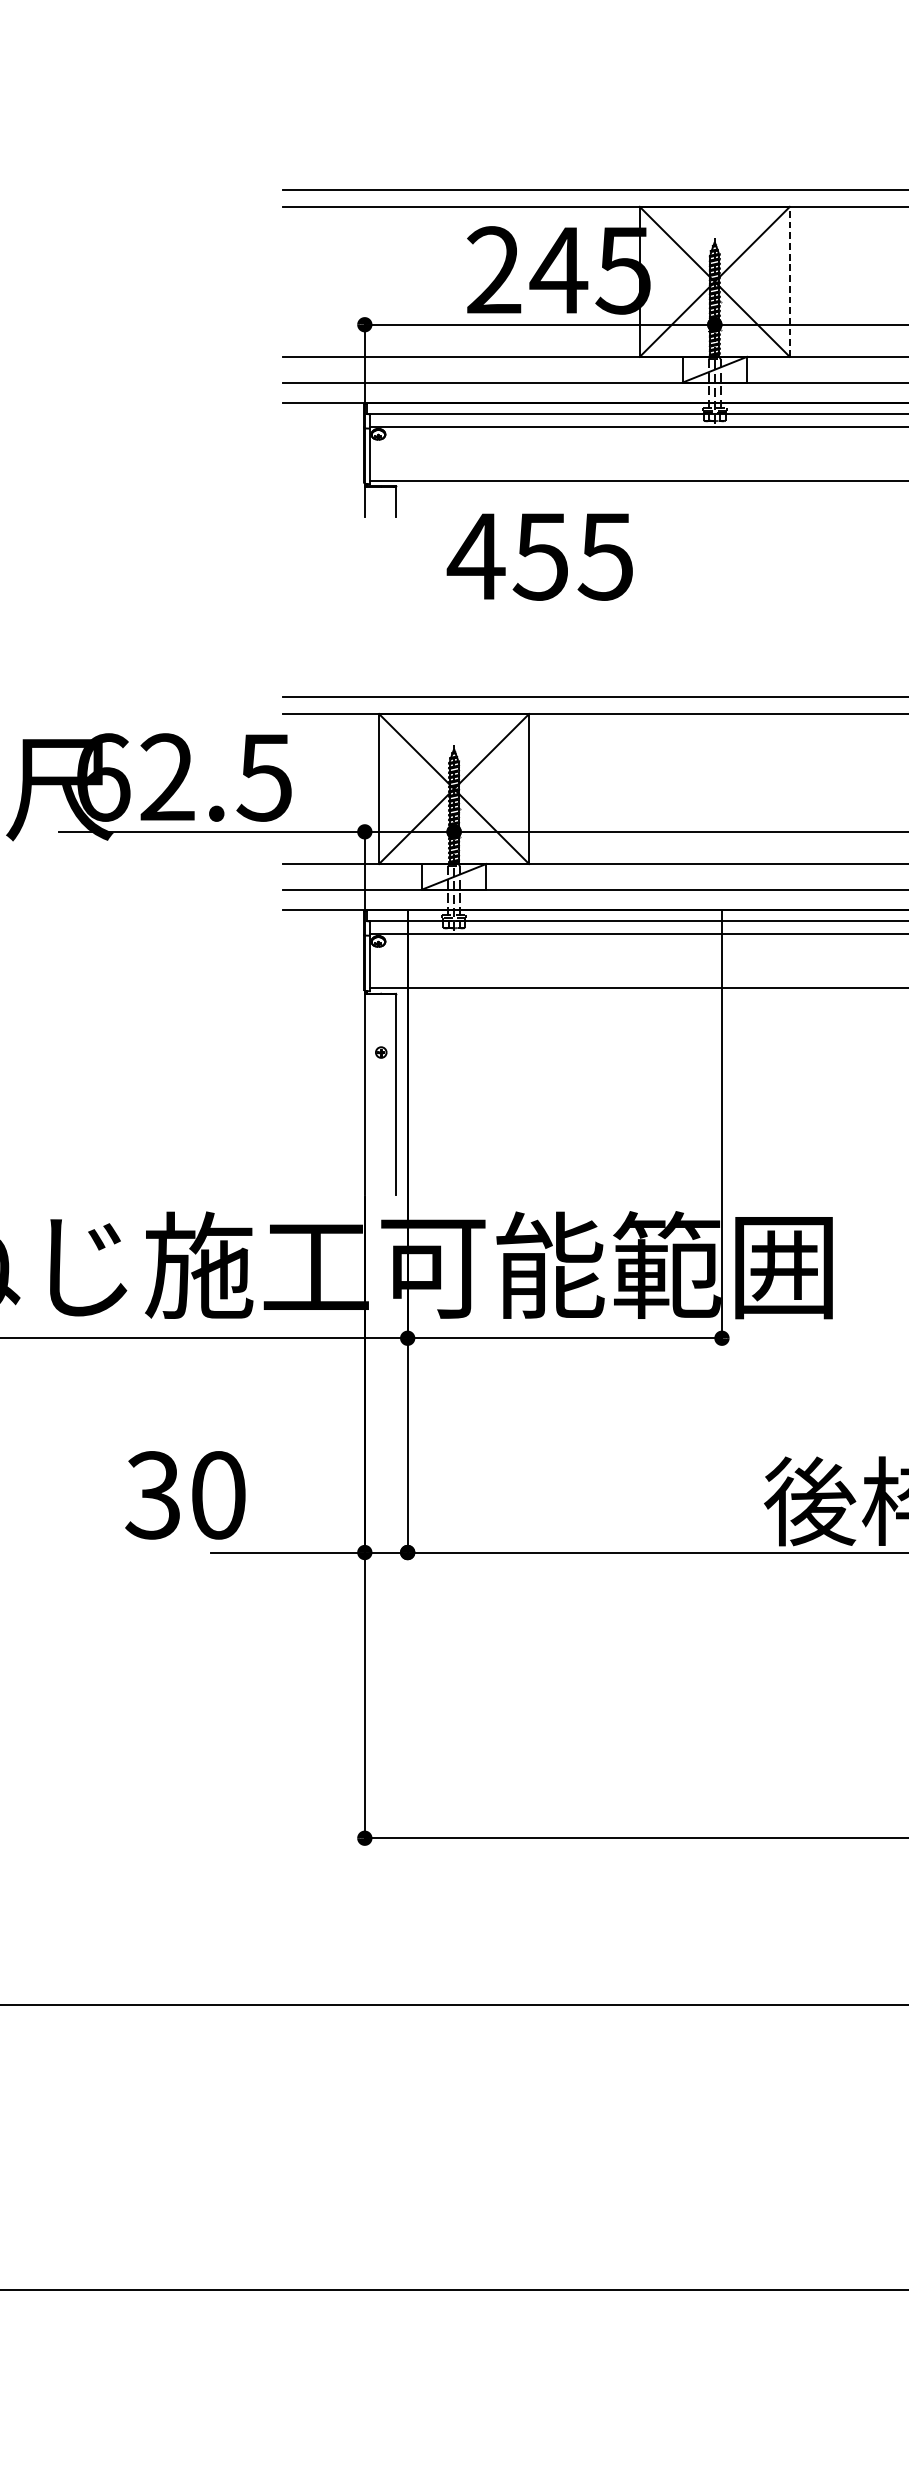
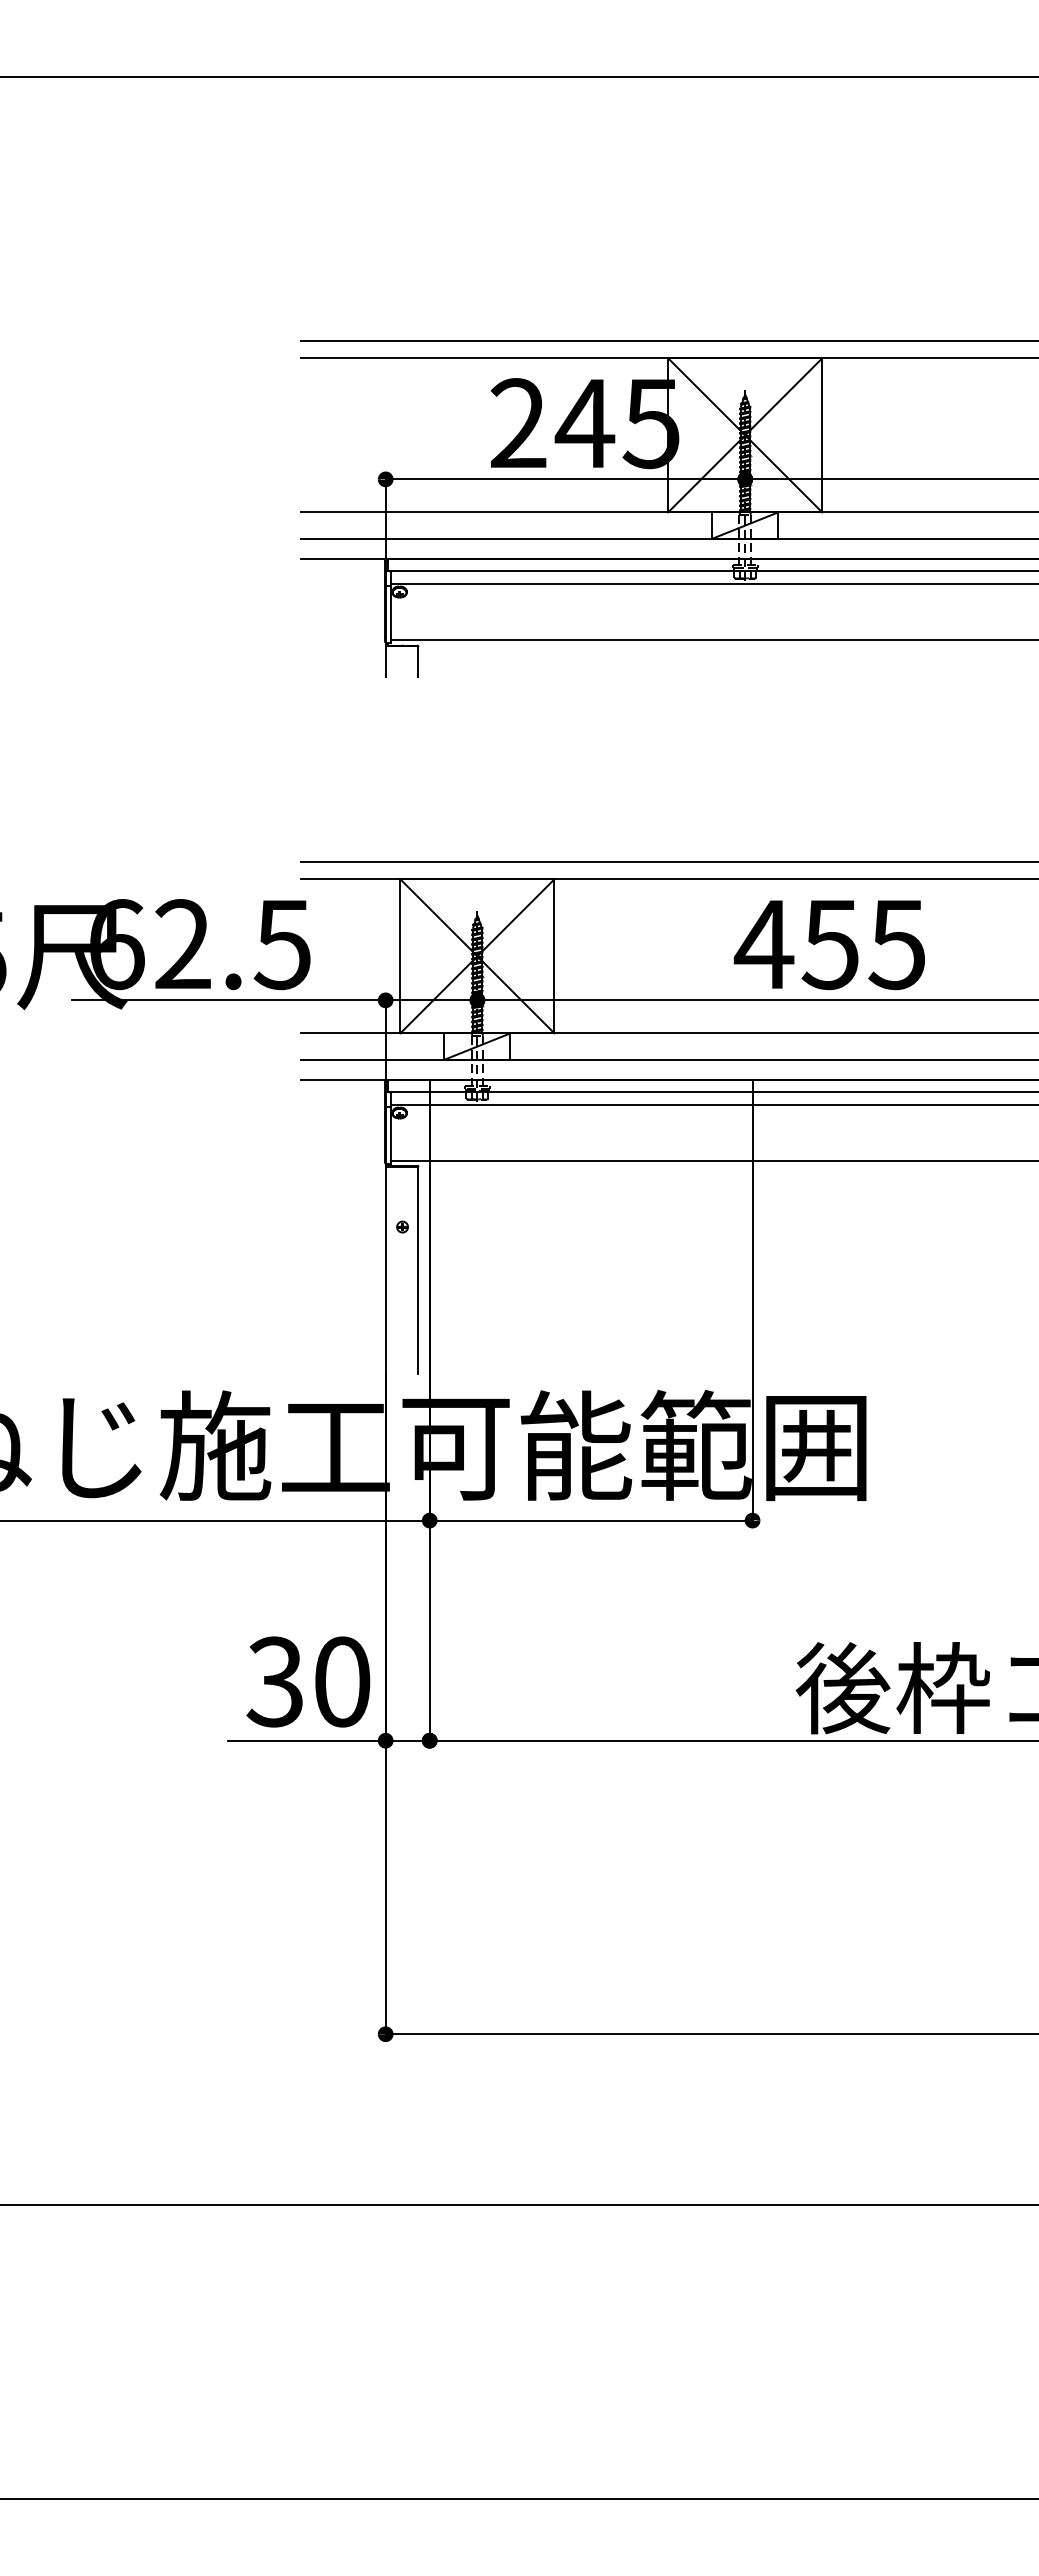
line: (790, 281) -> (822, 434), dashed -> solid
text: (538, 557) -> (828, 945), moved
text: (185, 1494) -> (308, 1681), moved

